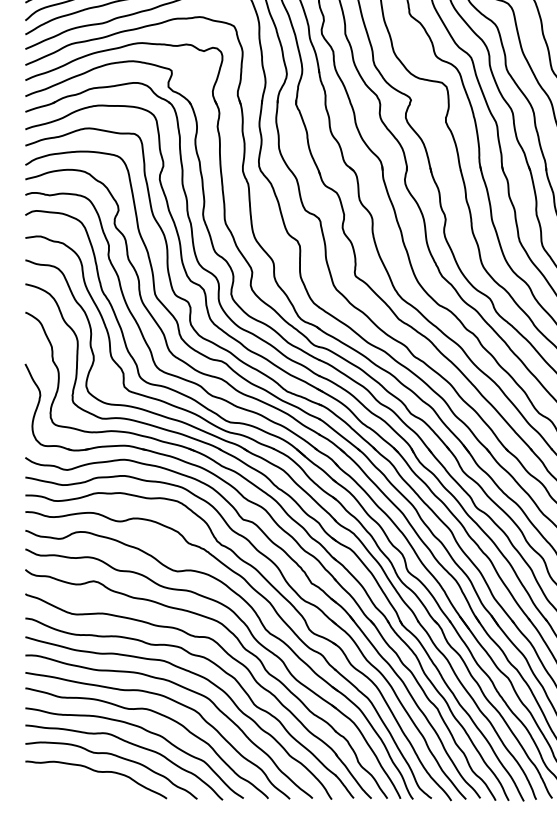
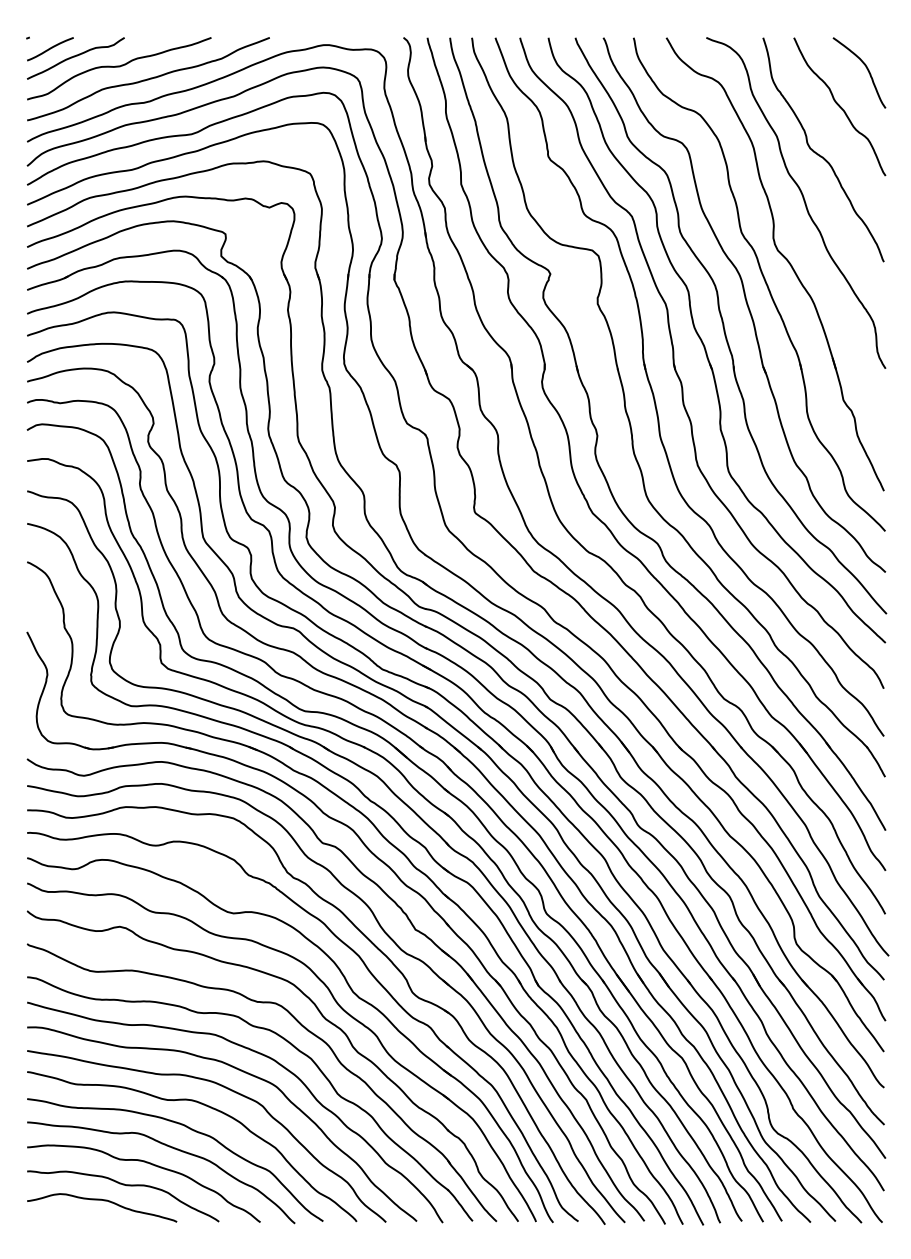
curve: (82, 783) -> (104, 1201), added

